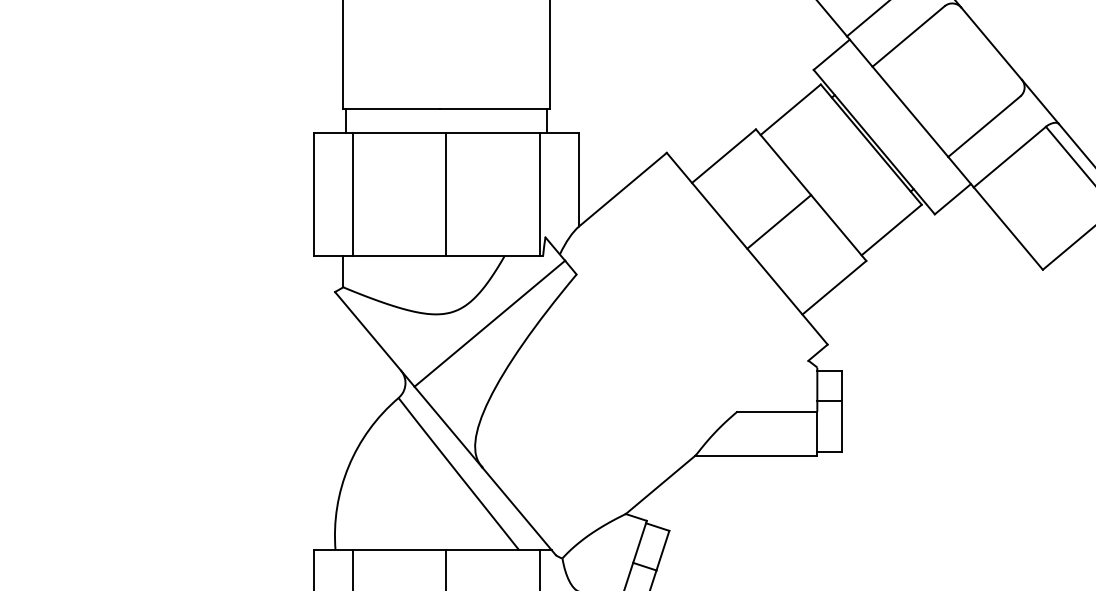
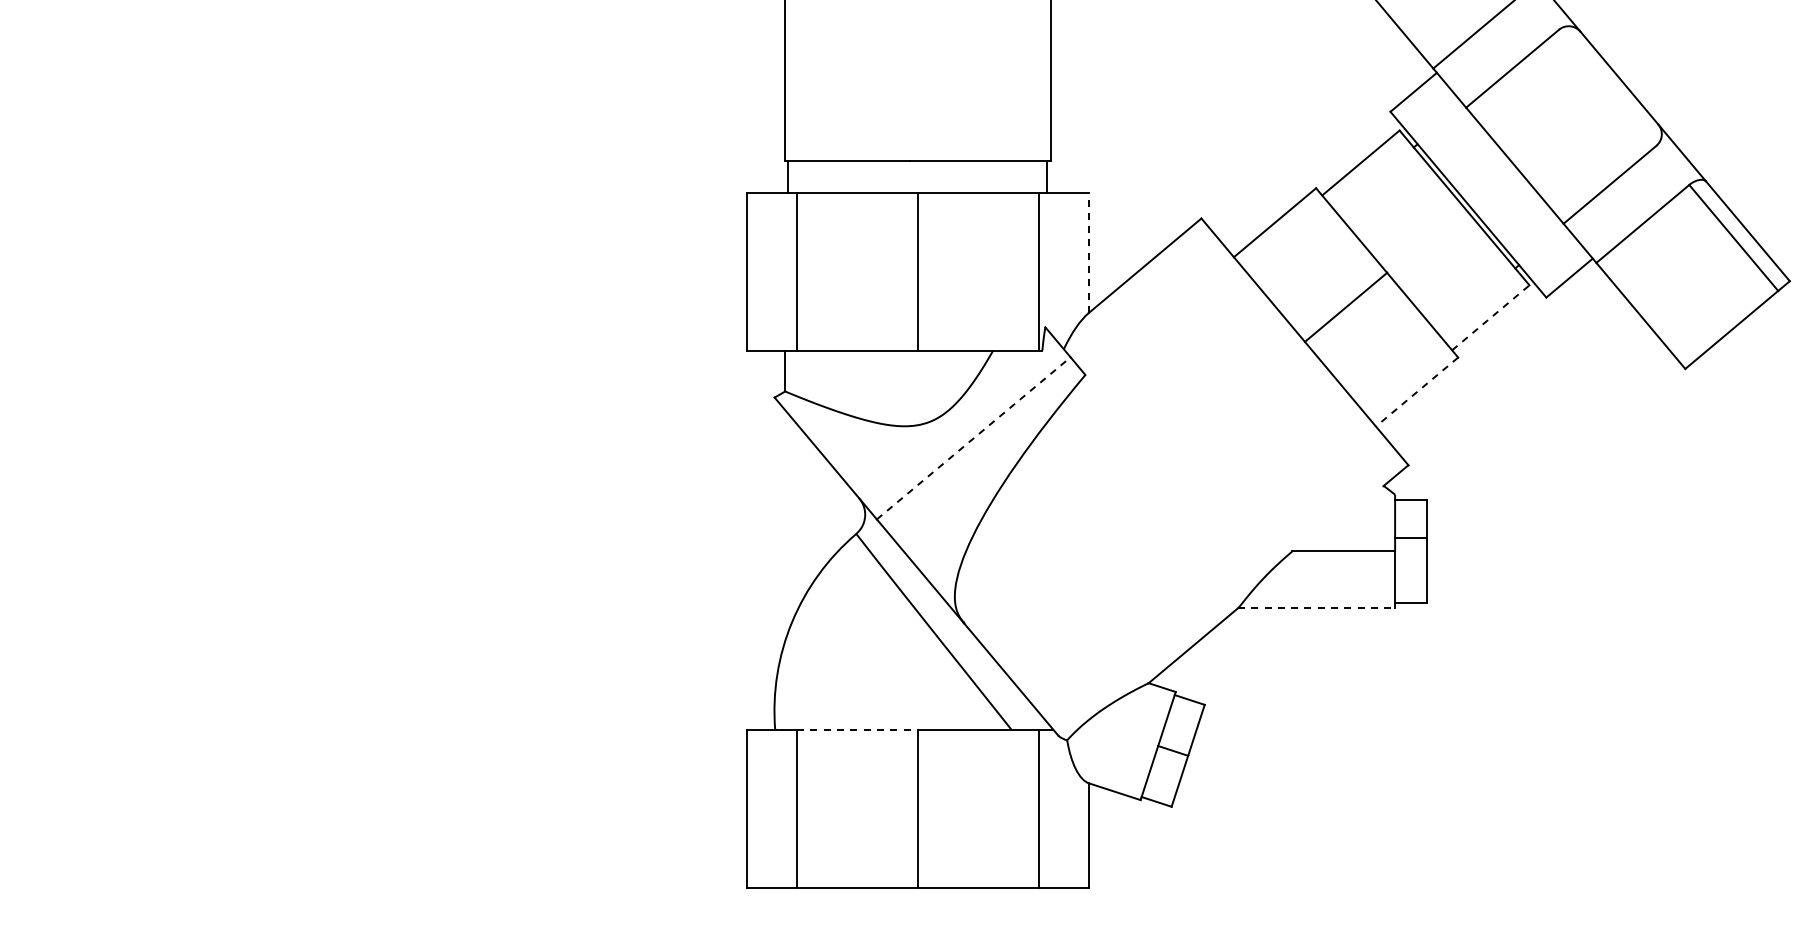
line: (579, 179) -> (1088, 252), solid -> dashed
line: (891, 229) -> (1490, 317), solid -> dashed
line: (834, 288) -> (1417, 392), solid -> dashed
line: (490, 323) -> (974, 438), solid -> dashed
line: (756, 455) -> (1316, 608), solid -> dashed
line: (400, 550) -> (858, 729), solid -> dashed

